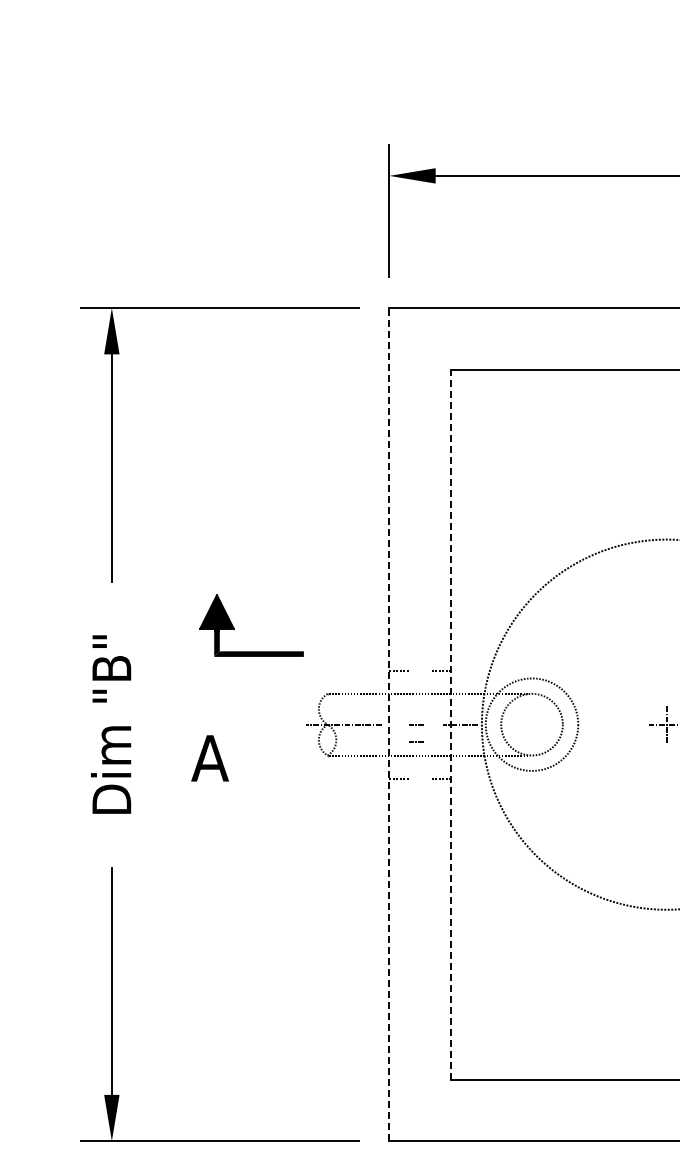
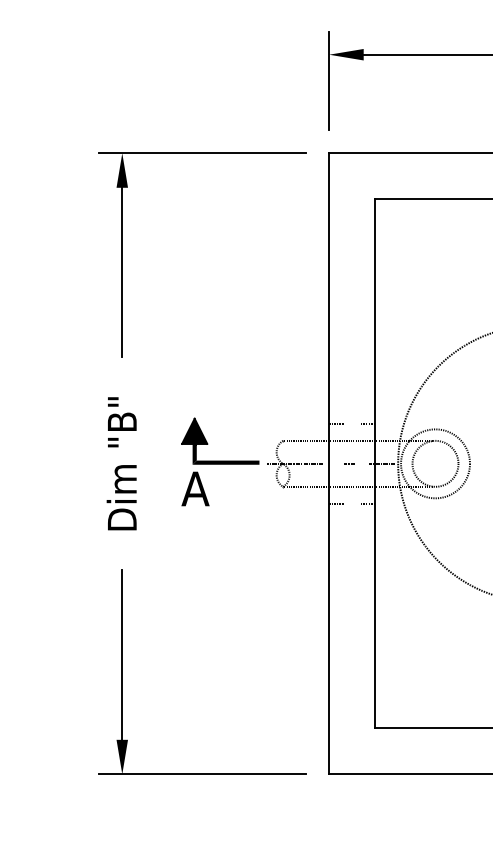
part: (234, 627) -> (207, 442), moved
line: (389, 724) -> (329, 463), dashed -> solid
line: (451, 724) -> (375, 463), dashed -> solid
line: (416, 741) -> (349, 476), removed

